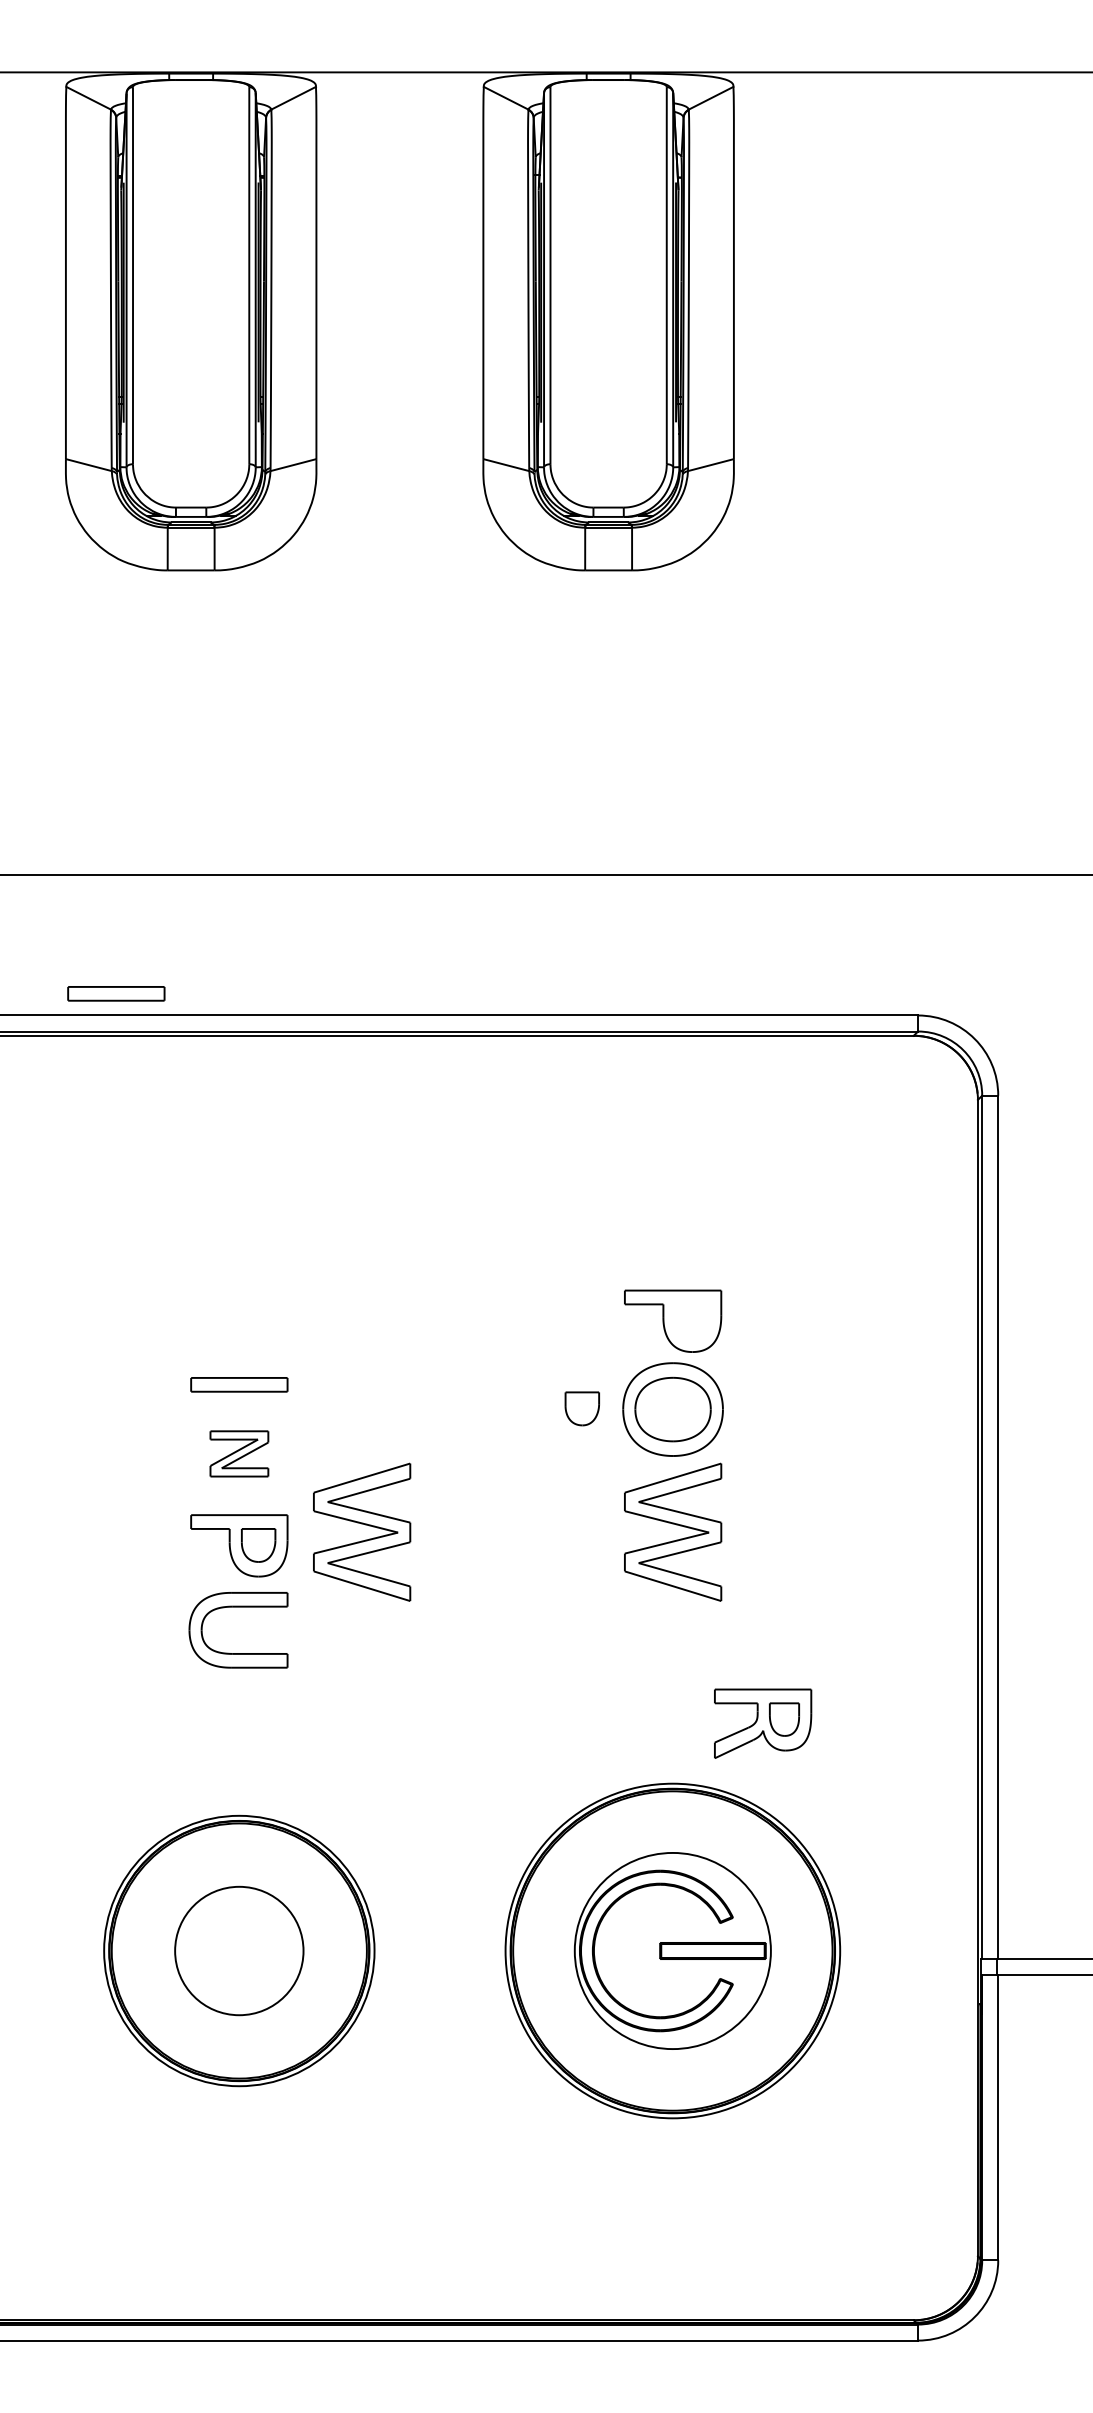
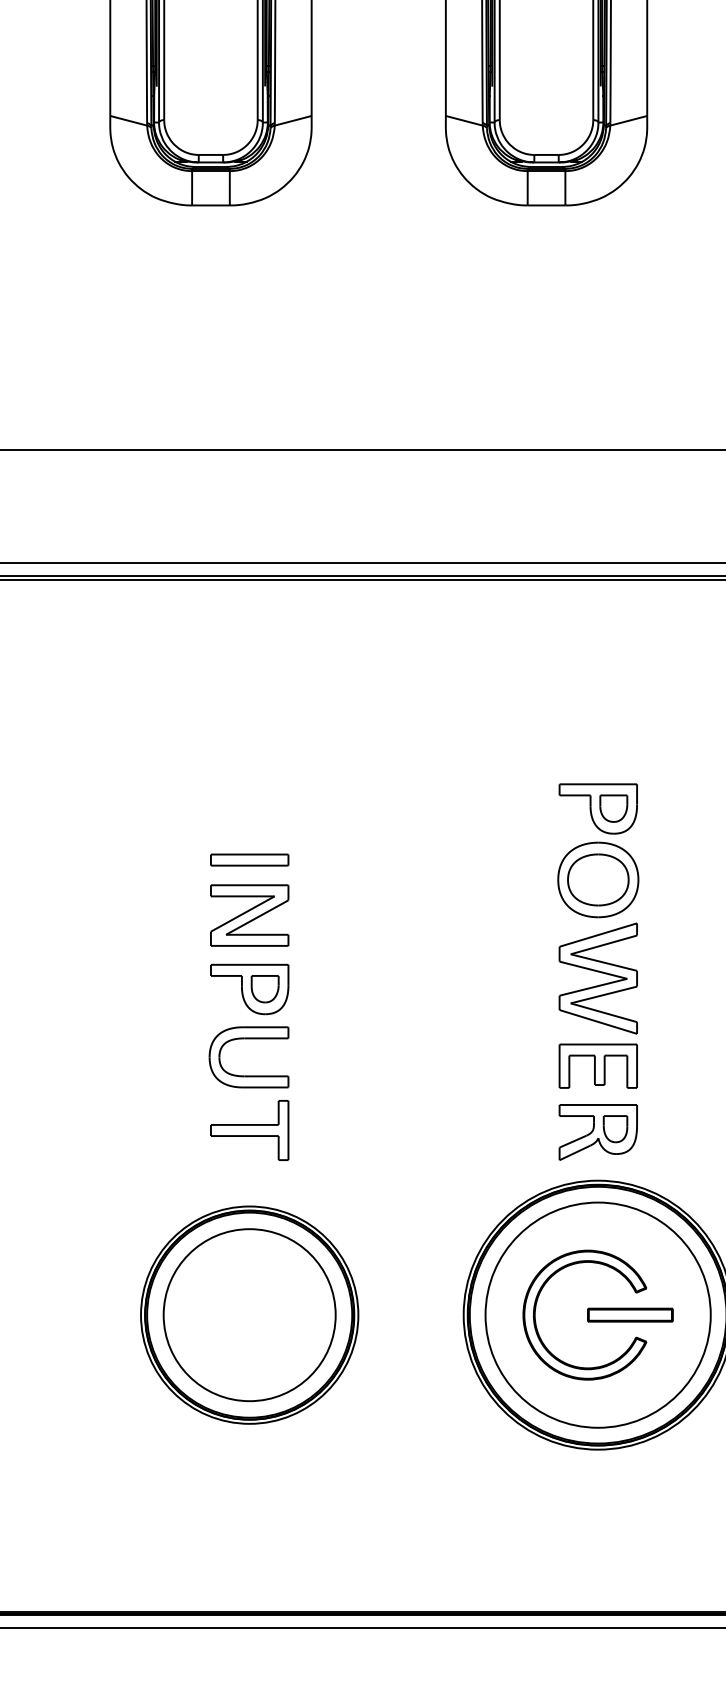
part: (116, 993) -> (150, 545), removed
part: (581, 1408) -> (613, 808), moved
part: (239, 1453) -> (249, 915), size x1.67
part: (365, 1525) -> (351, 973), removed
part: (673, 1641) -> (598, 1066), added
part: (239, 1720) -> (249, 1129), added
part: (763, 1723) -> (598, 1132), moved
circle: (672, 1950) -> (597, 1314), size x1.43
circle: (239, 1951) -> (249, 1315), size x1.67

